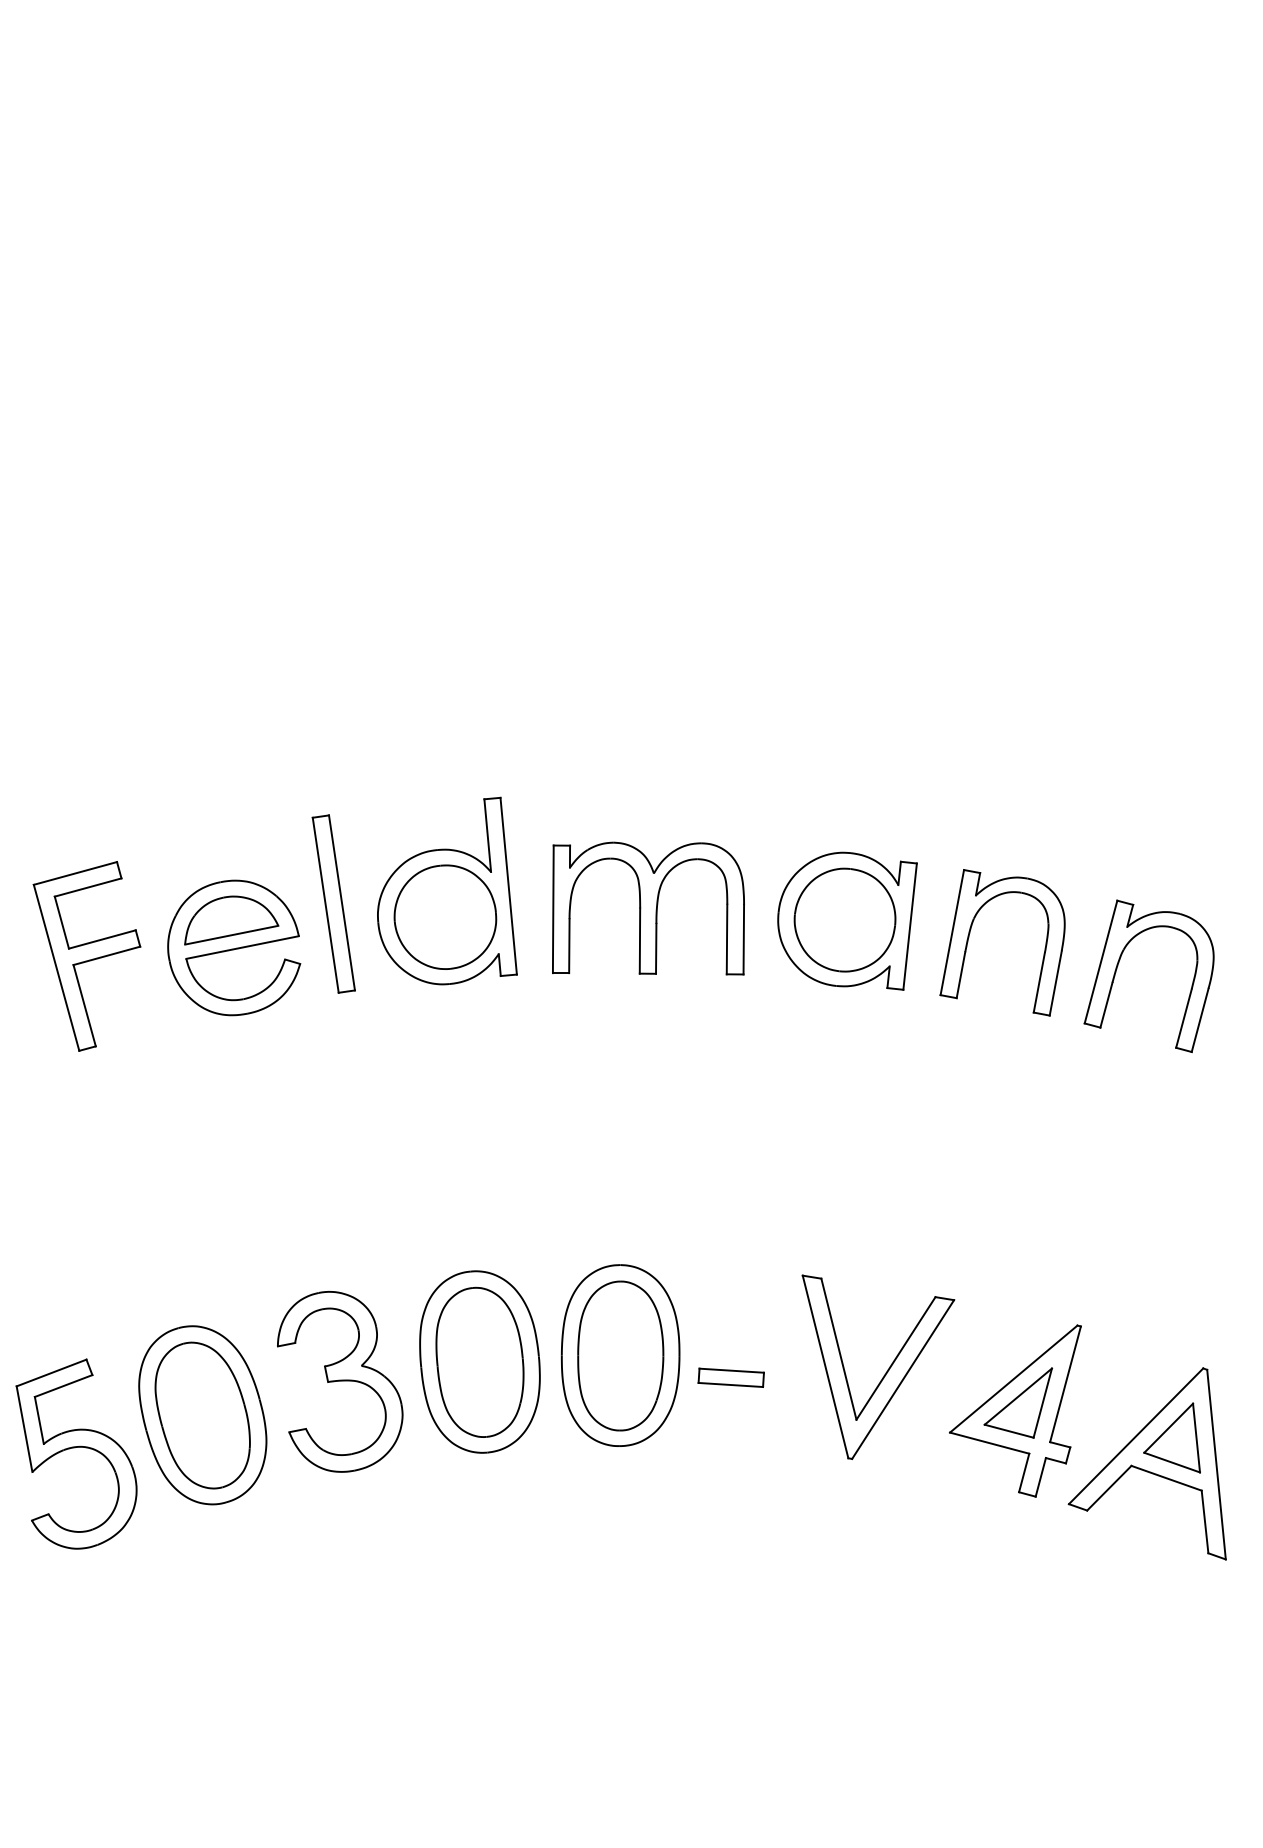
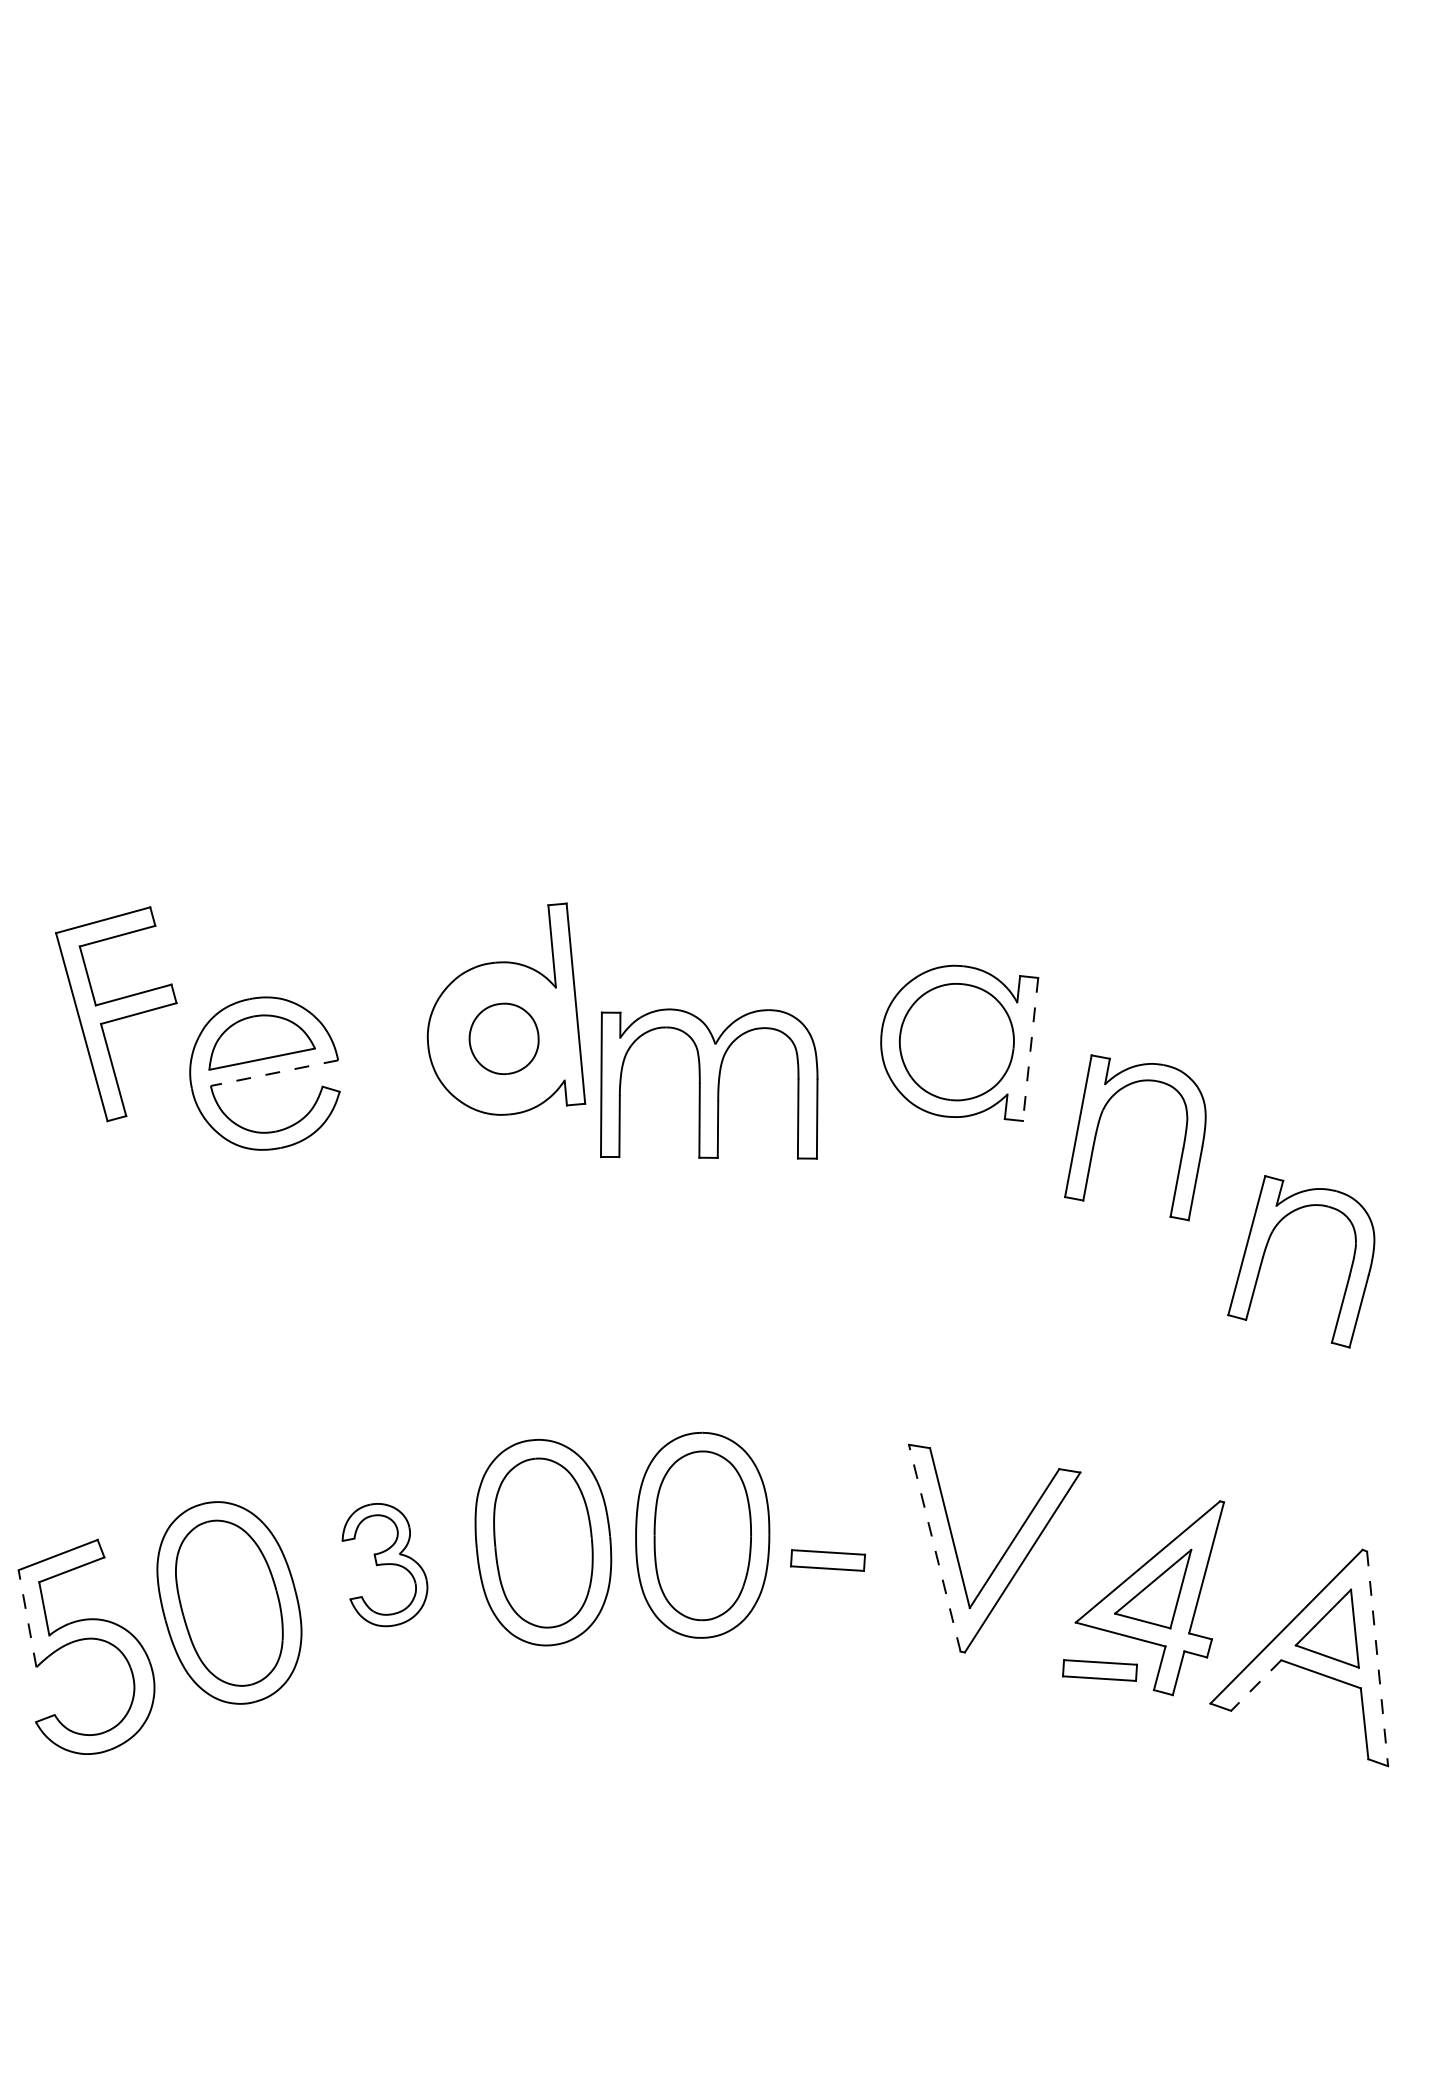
part: (333, 903) -> (377, 1023), removed
part: (648, 908) -> (709, 1083), moved
part: (444, 916) -> (503, 1038), size x0.6
line: (910, 926) -> (1030, 1049), solid -> dashed
part: (970, 934) -> (1098, 1128), moved
line: (242, 947) -> (274, 1073), solid -> dashed
part: (87, 956) -> (116, 1014), moved
part: (1118, 965) -> (1266, 1249), moved
line: (825, 1367) -> (934, 1548), solid -> dashed
part: (339, 1381) -> (384, 1564), size x0.6
line: (24, 1429) -> (27, 1618), solid -> dashed
line: (1216, 1464) -> (1377, 1658), solid -> dashed
part: (970, 1474) -> (1099, 1670), added
line: (1109, 1488) -> (1256, 1685), solid -> dashed

